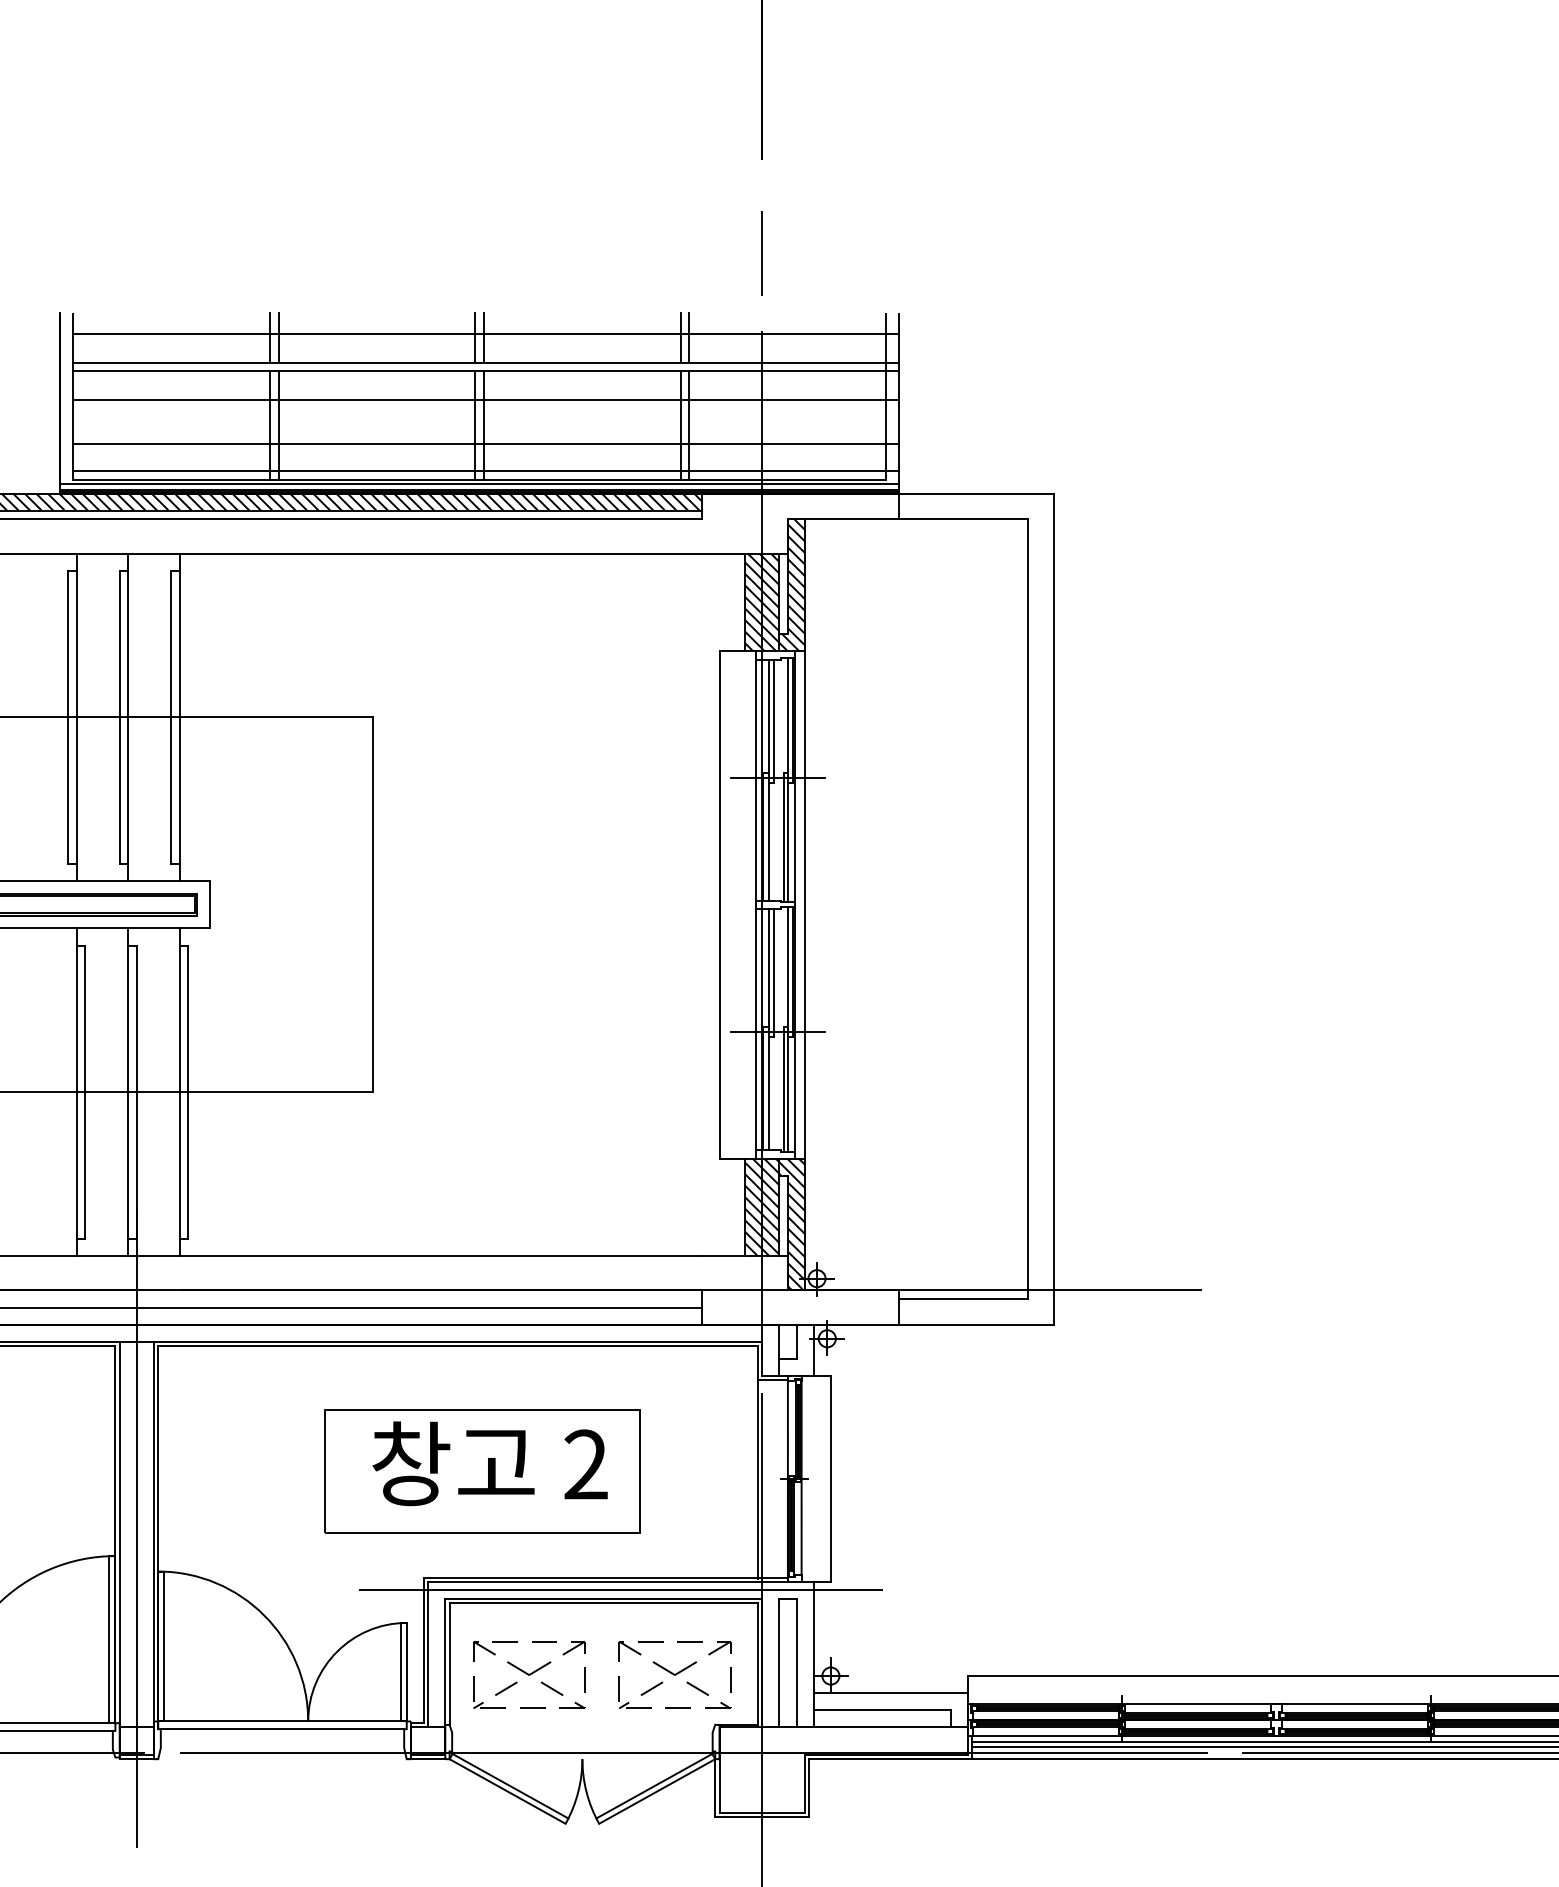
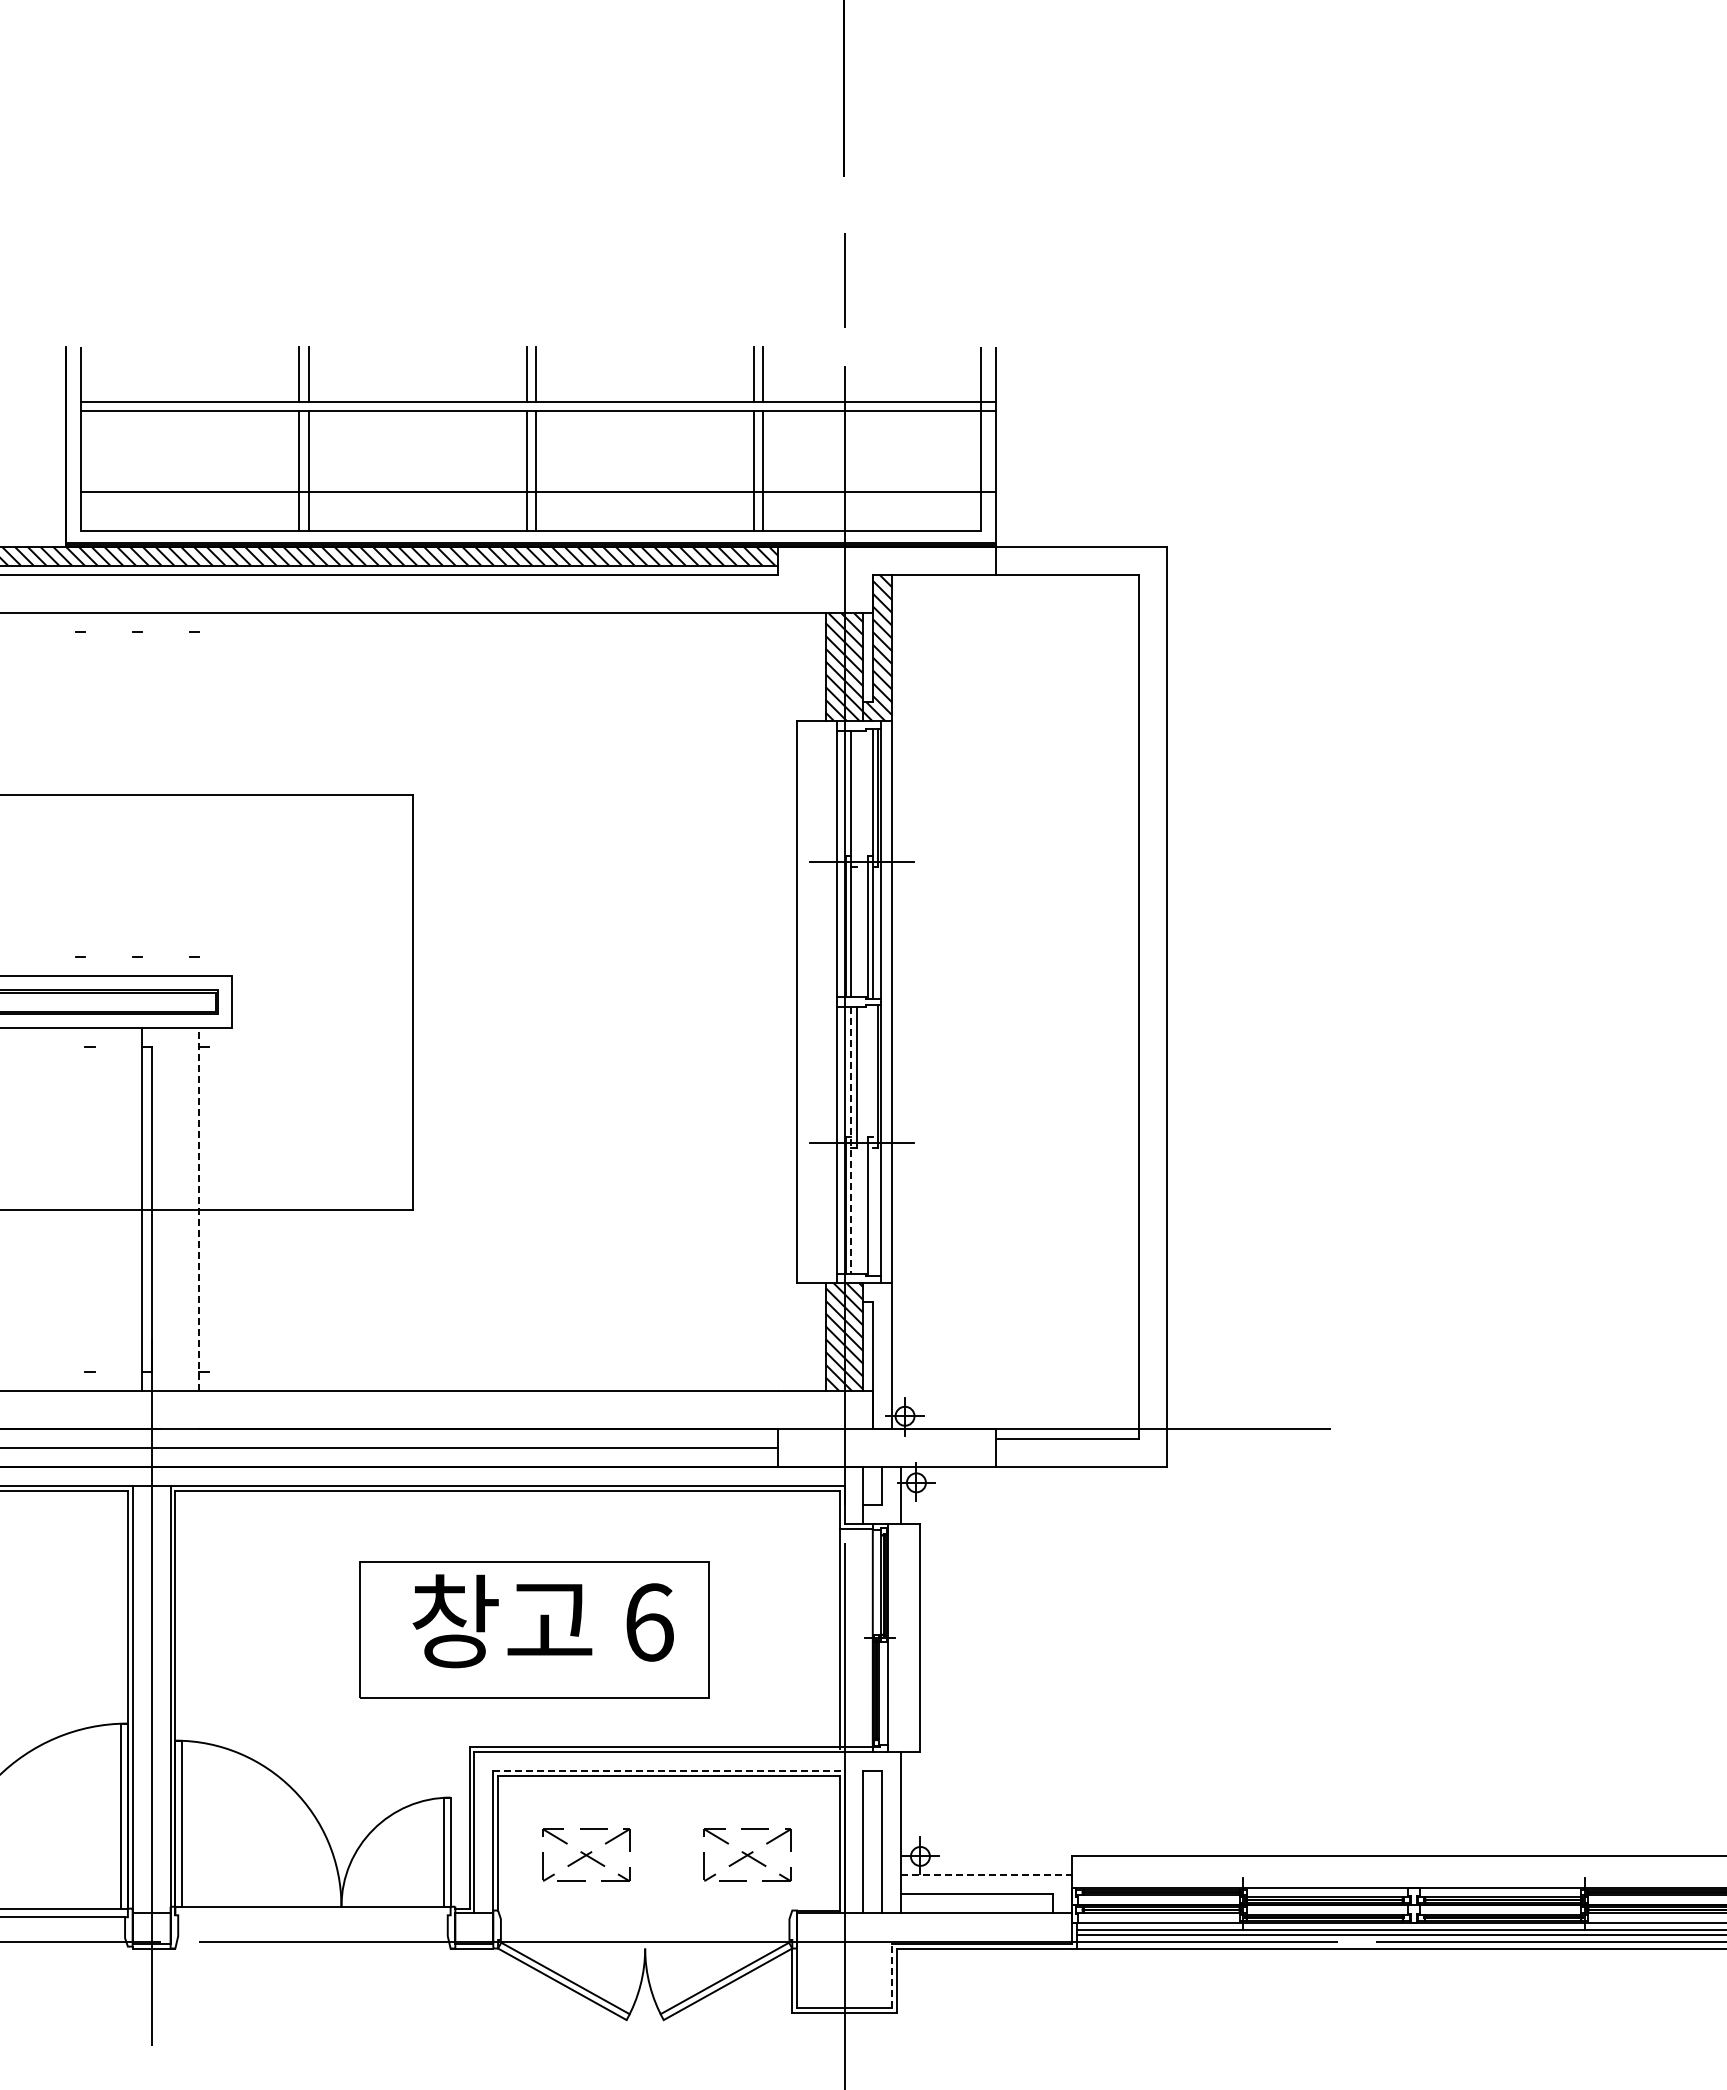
line: (486, 334) -> (538, 370), removed
line: (486, 400) -> (538, 443), removed
line: (486, 470) -> (538, 521), removed
line: (479, 483) -> (531, 535), removed
line: (68, 717) -> (75, 794), removed
line: (77, 717) -> (85, 794), removed
line: (119, 717) -> (132, 794), removed
line: (128, 717) -> (142, 794), removed
line: (171, 717) -> (189, 794), removed
line: (180, 717) -> (199, 794), removed
line: (774, 720) -> (857, 798), removed
line: (768, 1029) -> (851, 1140), solid -> dashed
line: (788, 1029) -> (873, 1140), removed
line: (77, 1092) -> (85, 1209), removed
line: (85, 1092) -> (94, 1209), removed
line: (180, 1092) -> (199, 1209), solid -> dashed
line: (188, 1092) -> (208, 1209), removed
hatch: (792, 1224) -> (877, 1356), removed
text: (586, 1464) -> (649, 1622), 2 -> 6
line: (620, 1590) -> (687, 1761), removed
line: (603, 1599) -> (668, 1771), solid -> dashed
part: (529, 1674) -> (586, 1854), size x0.7
part: (674, 1674) -> (747, 1854), size x0.7
line: (891, 1693) -> (987, 1875), solid -> dashed
line: (282, 1729) -> (312, 1915), removed
line: (804, 1783) -> (891, 1975), solid -> dashed

